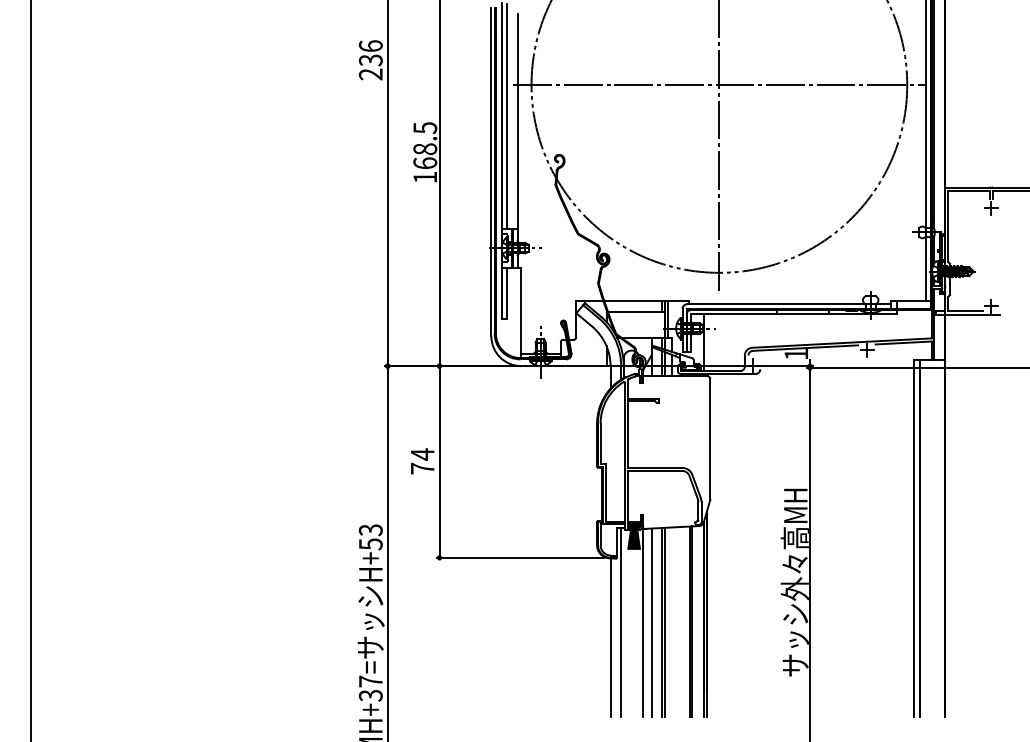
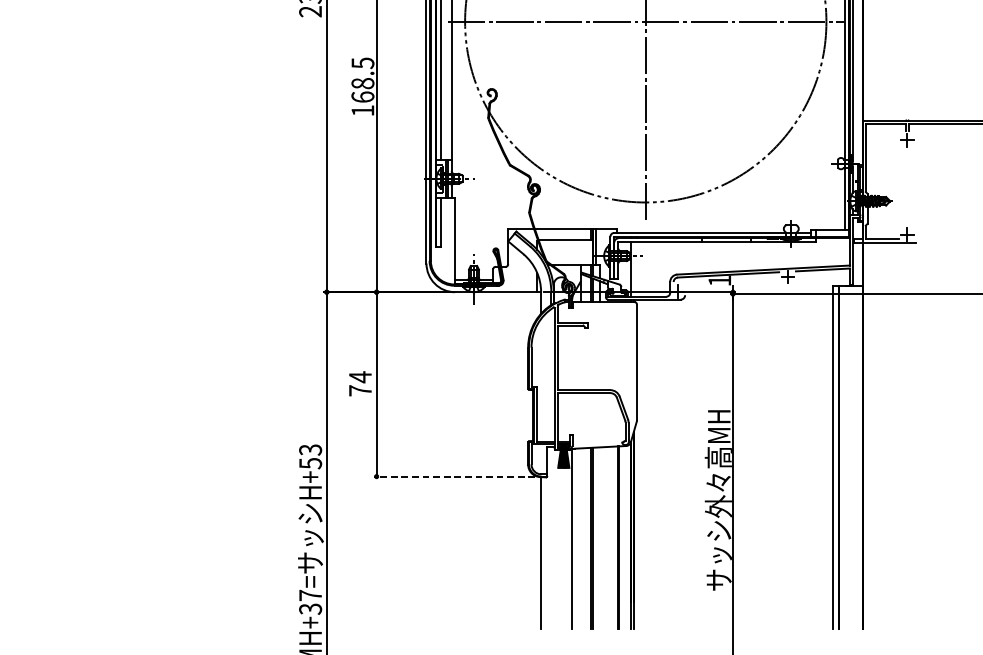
line: (520, 557) -> (454, 476), solid -> dashed
line: (621, 621) -> (551, 537), removed
line: (651, 622) -> (580, 538), removed

